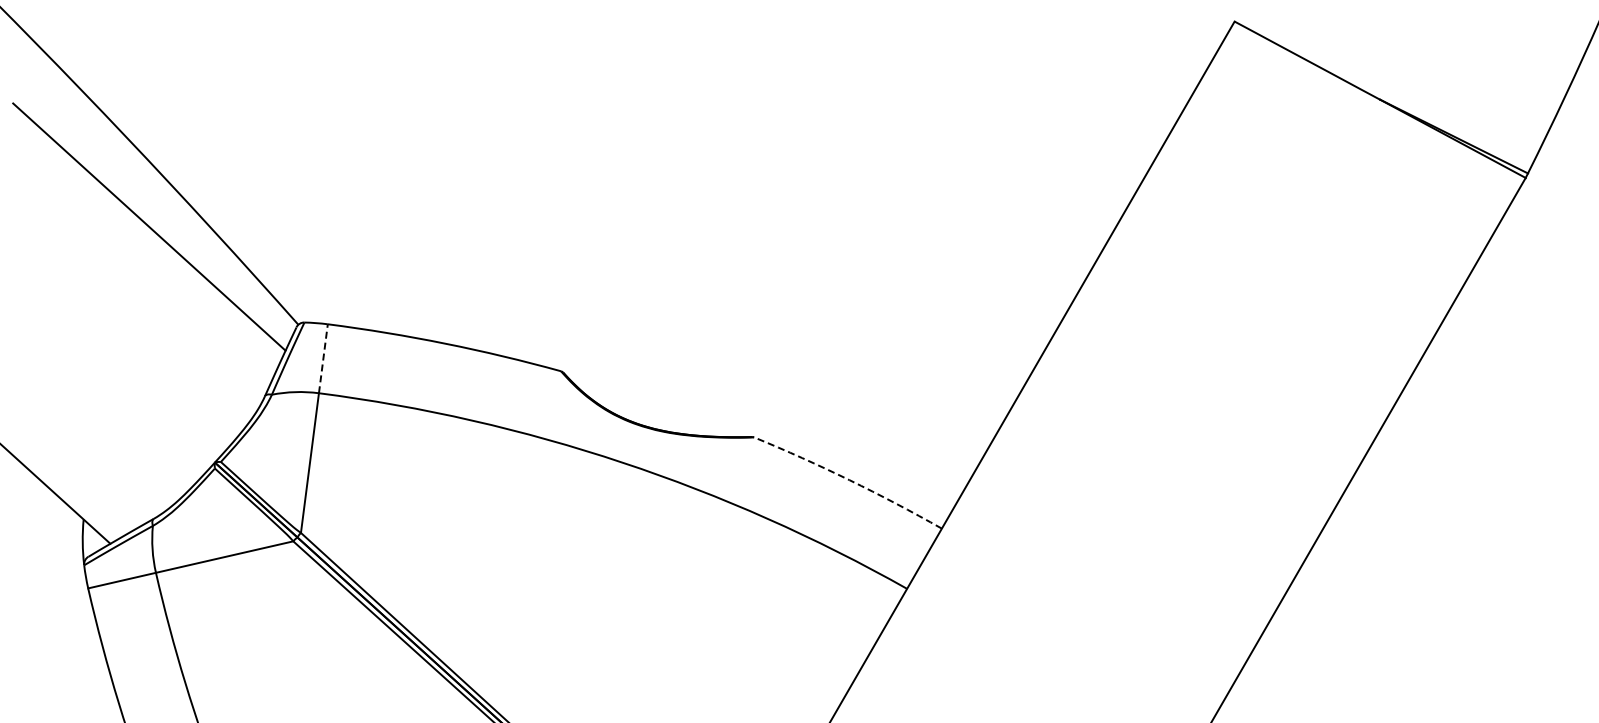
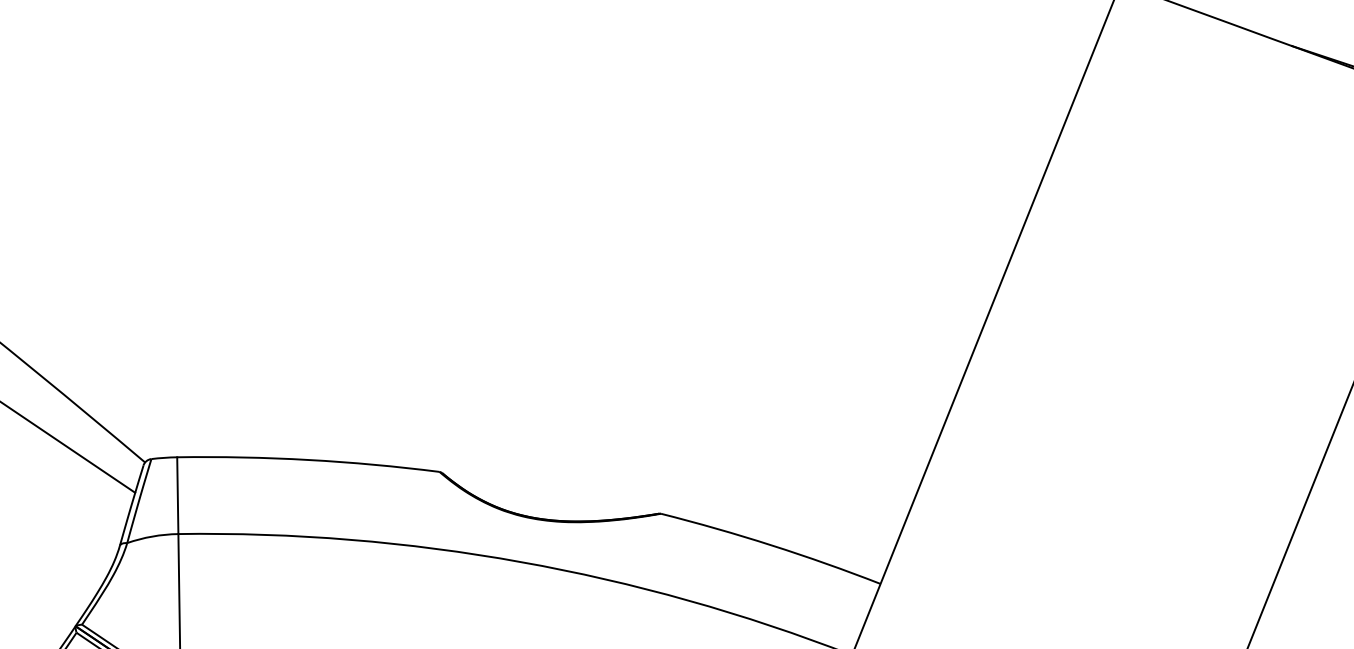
line: (323, 358) -> (177, 495), dashed -> solid
arc: (849, 480) -> (772, 545), dashed -> solid

